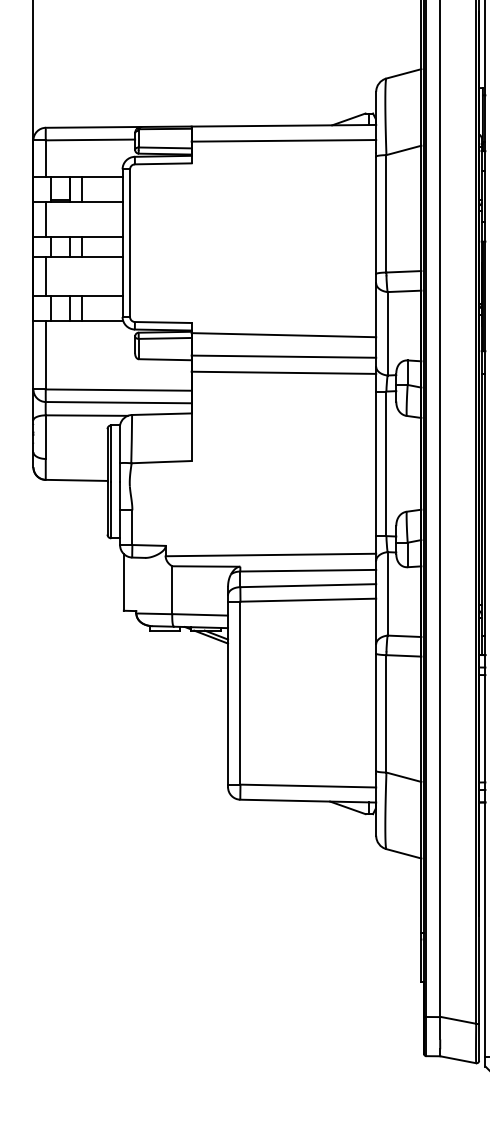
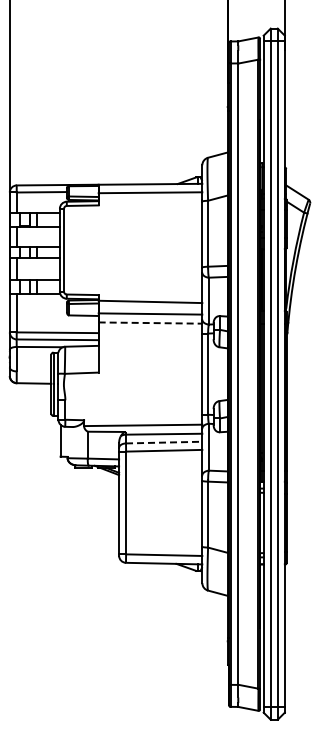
line: (283, 373) -> (150, 323), solid -> dashed
line: (308, 585) -> (164, 442), solid -> dashed

